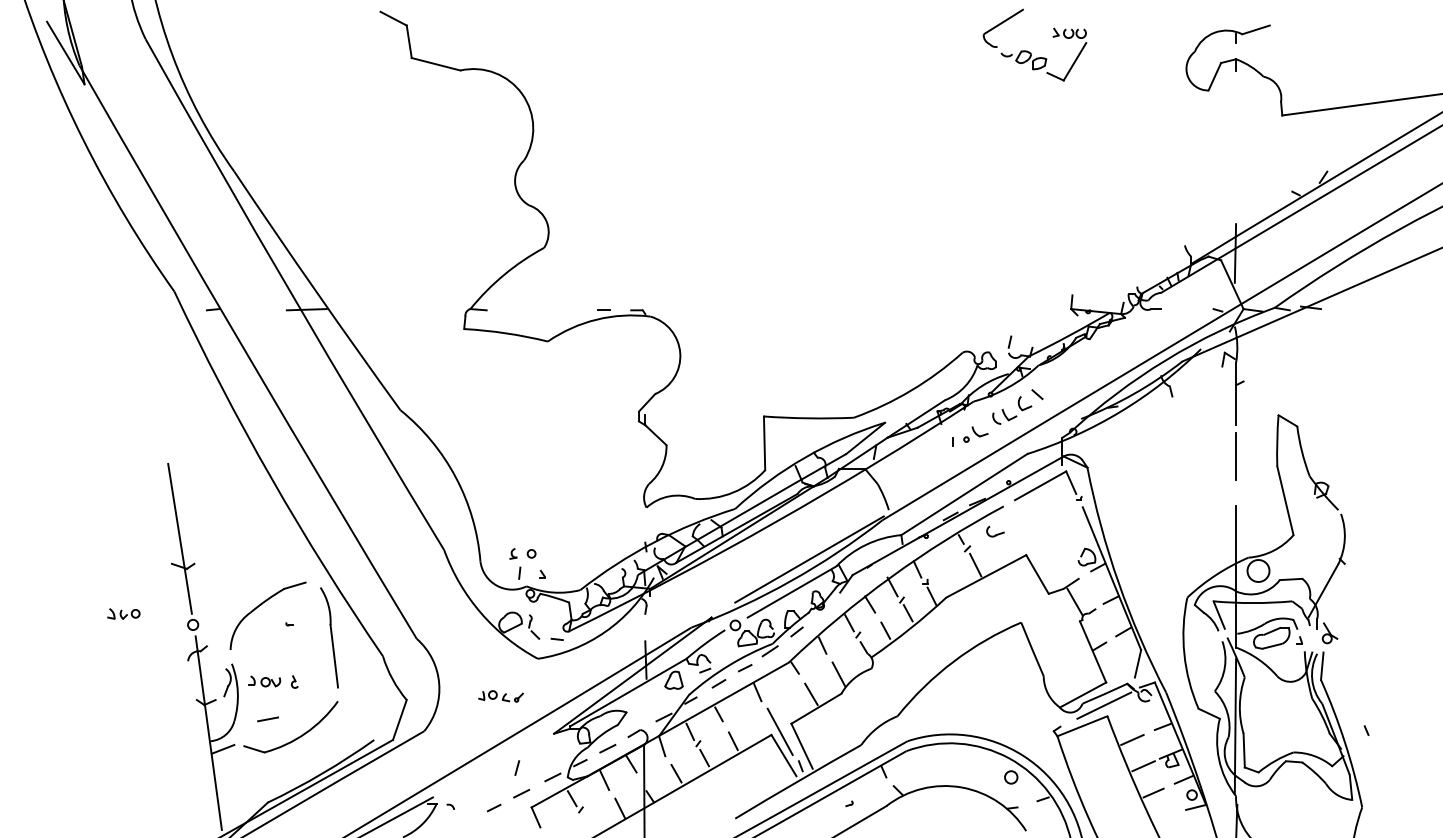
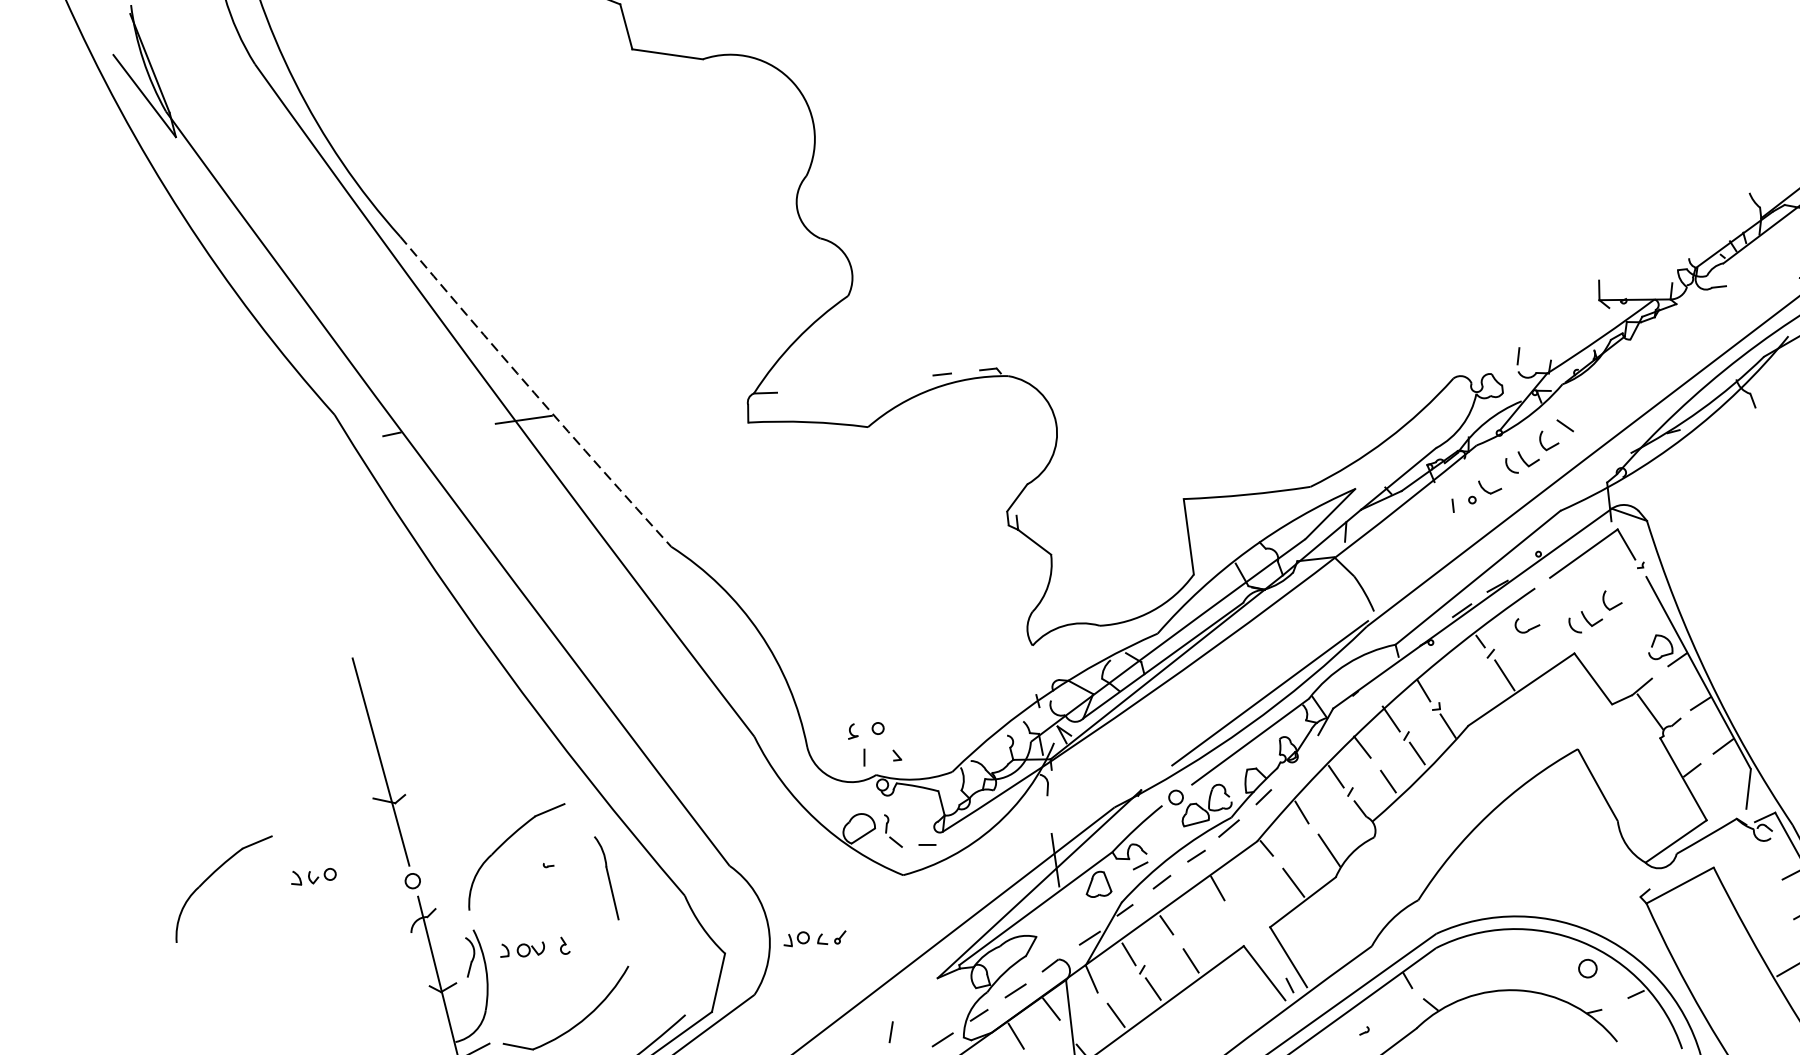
arc: (316, 291) -> (534, 392), solid -> dashed
part: (1044, 527) -> (1595, 611), added
part: (53, 605) -> (213, 875), added
part: (329, 637) -> (606, 877), size x0.6
part: (500, 696) -> (814, 938), moved
line: (1104, 705) -> (1707, 852), removed
line: (267, 719) -> (532, 1002), removed
line: (779, 731) -> (1254, 939), removed
line: (1132, 739) -> (1752, 896), removed
line: (1143, 766) -> (1772, 932), removed

